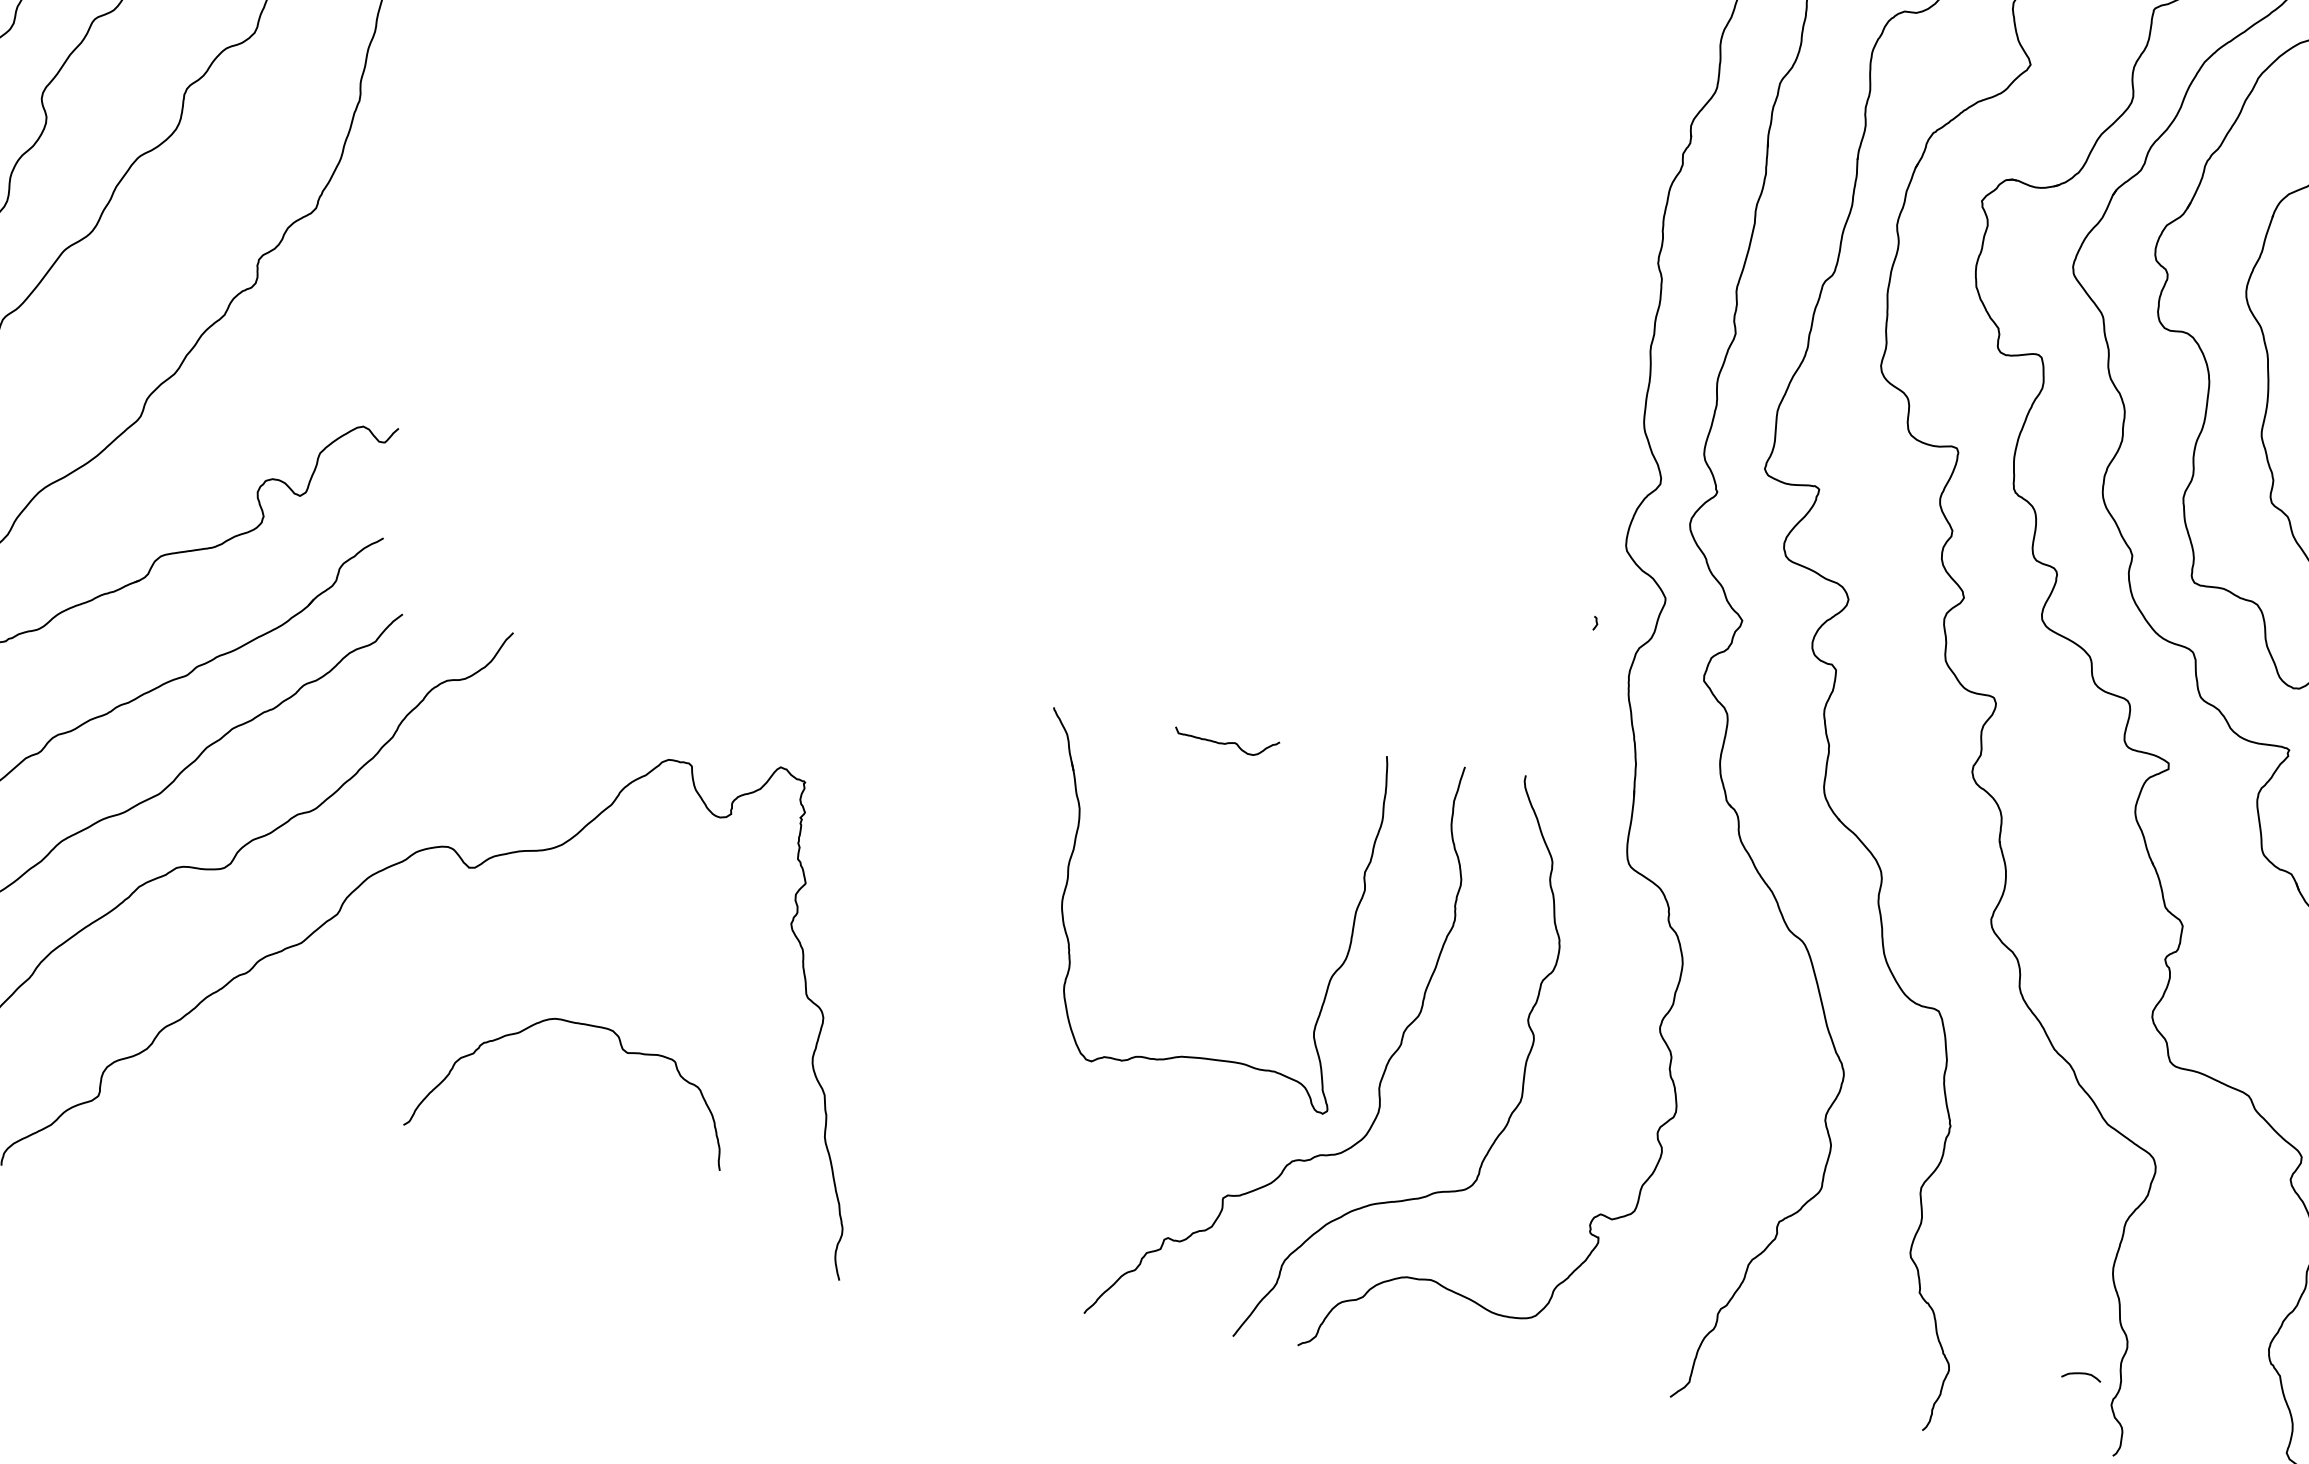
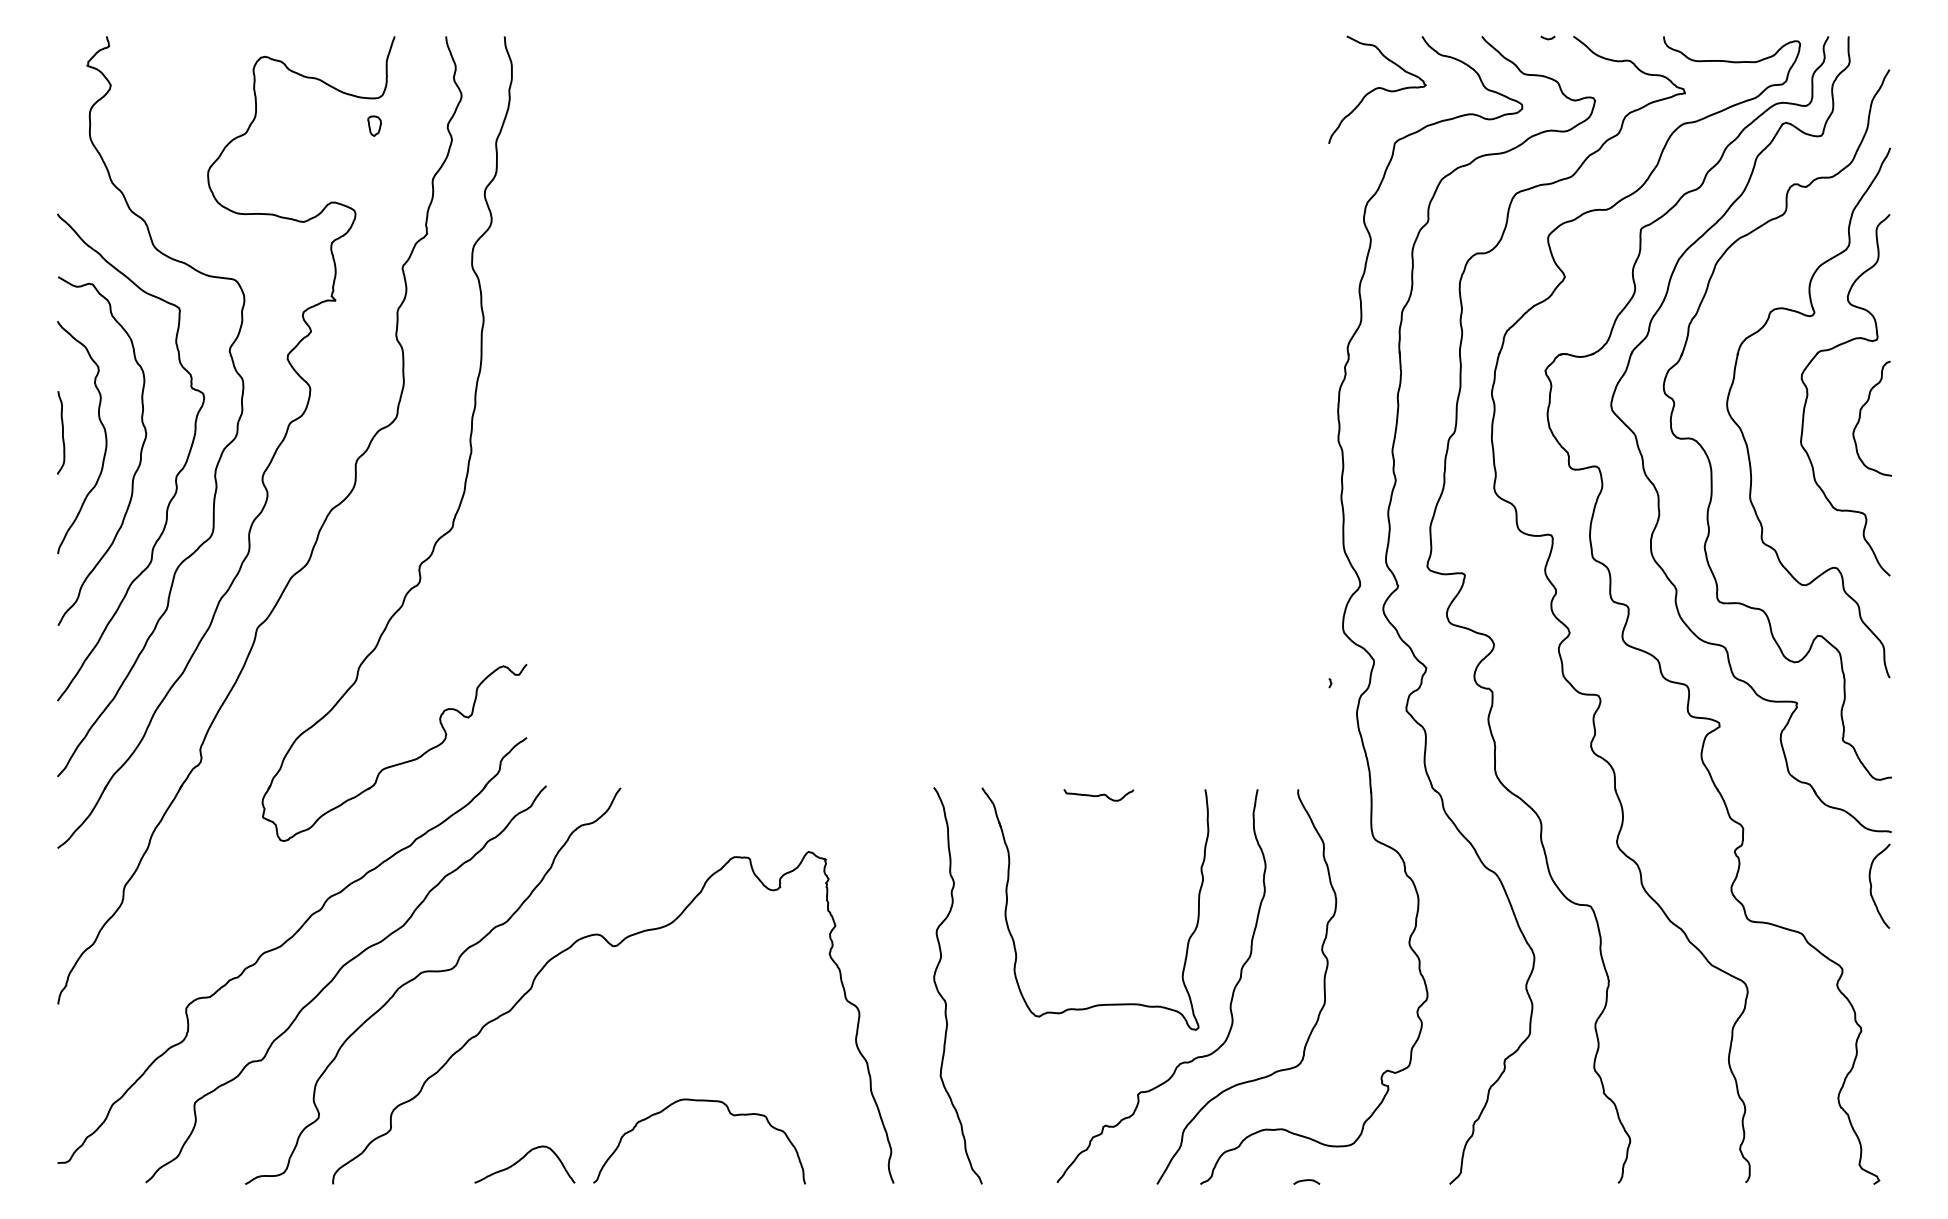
curve: (949, 1008) -> (941, 994), added
curve: (578, 1025) -> (699, 1101), moved
curve: (287, 1169) -> (521, 1160), added
curve: (2081, 1375) -> (1306, 1181), moved

